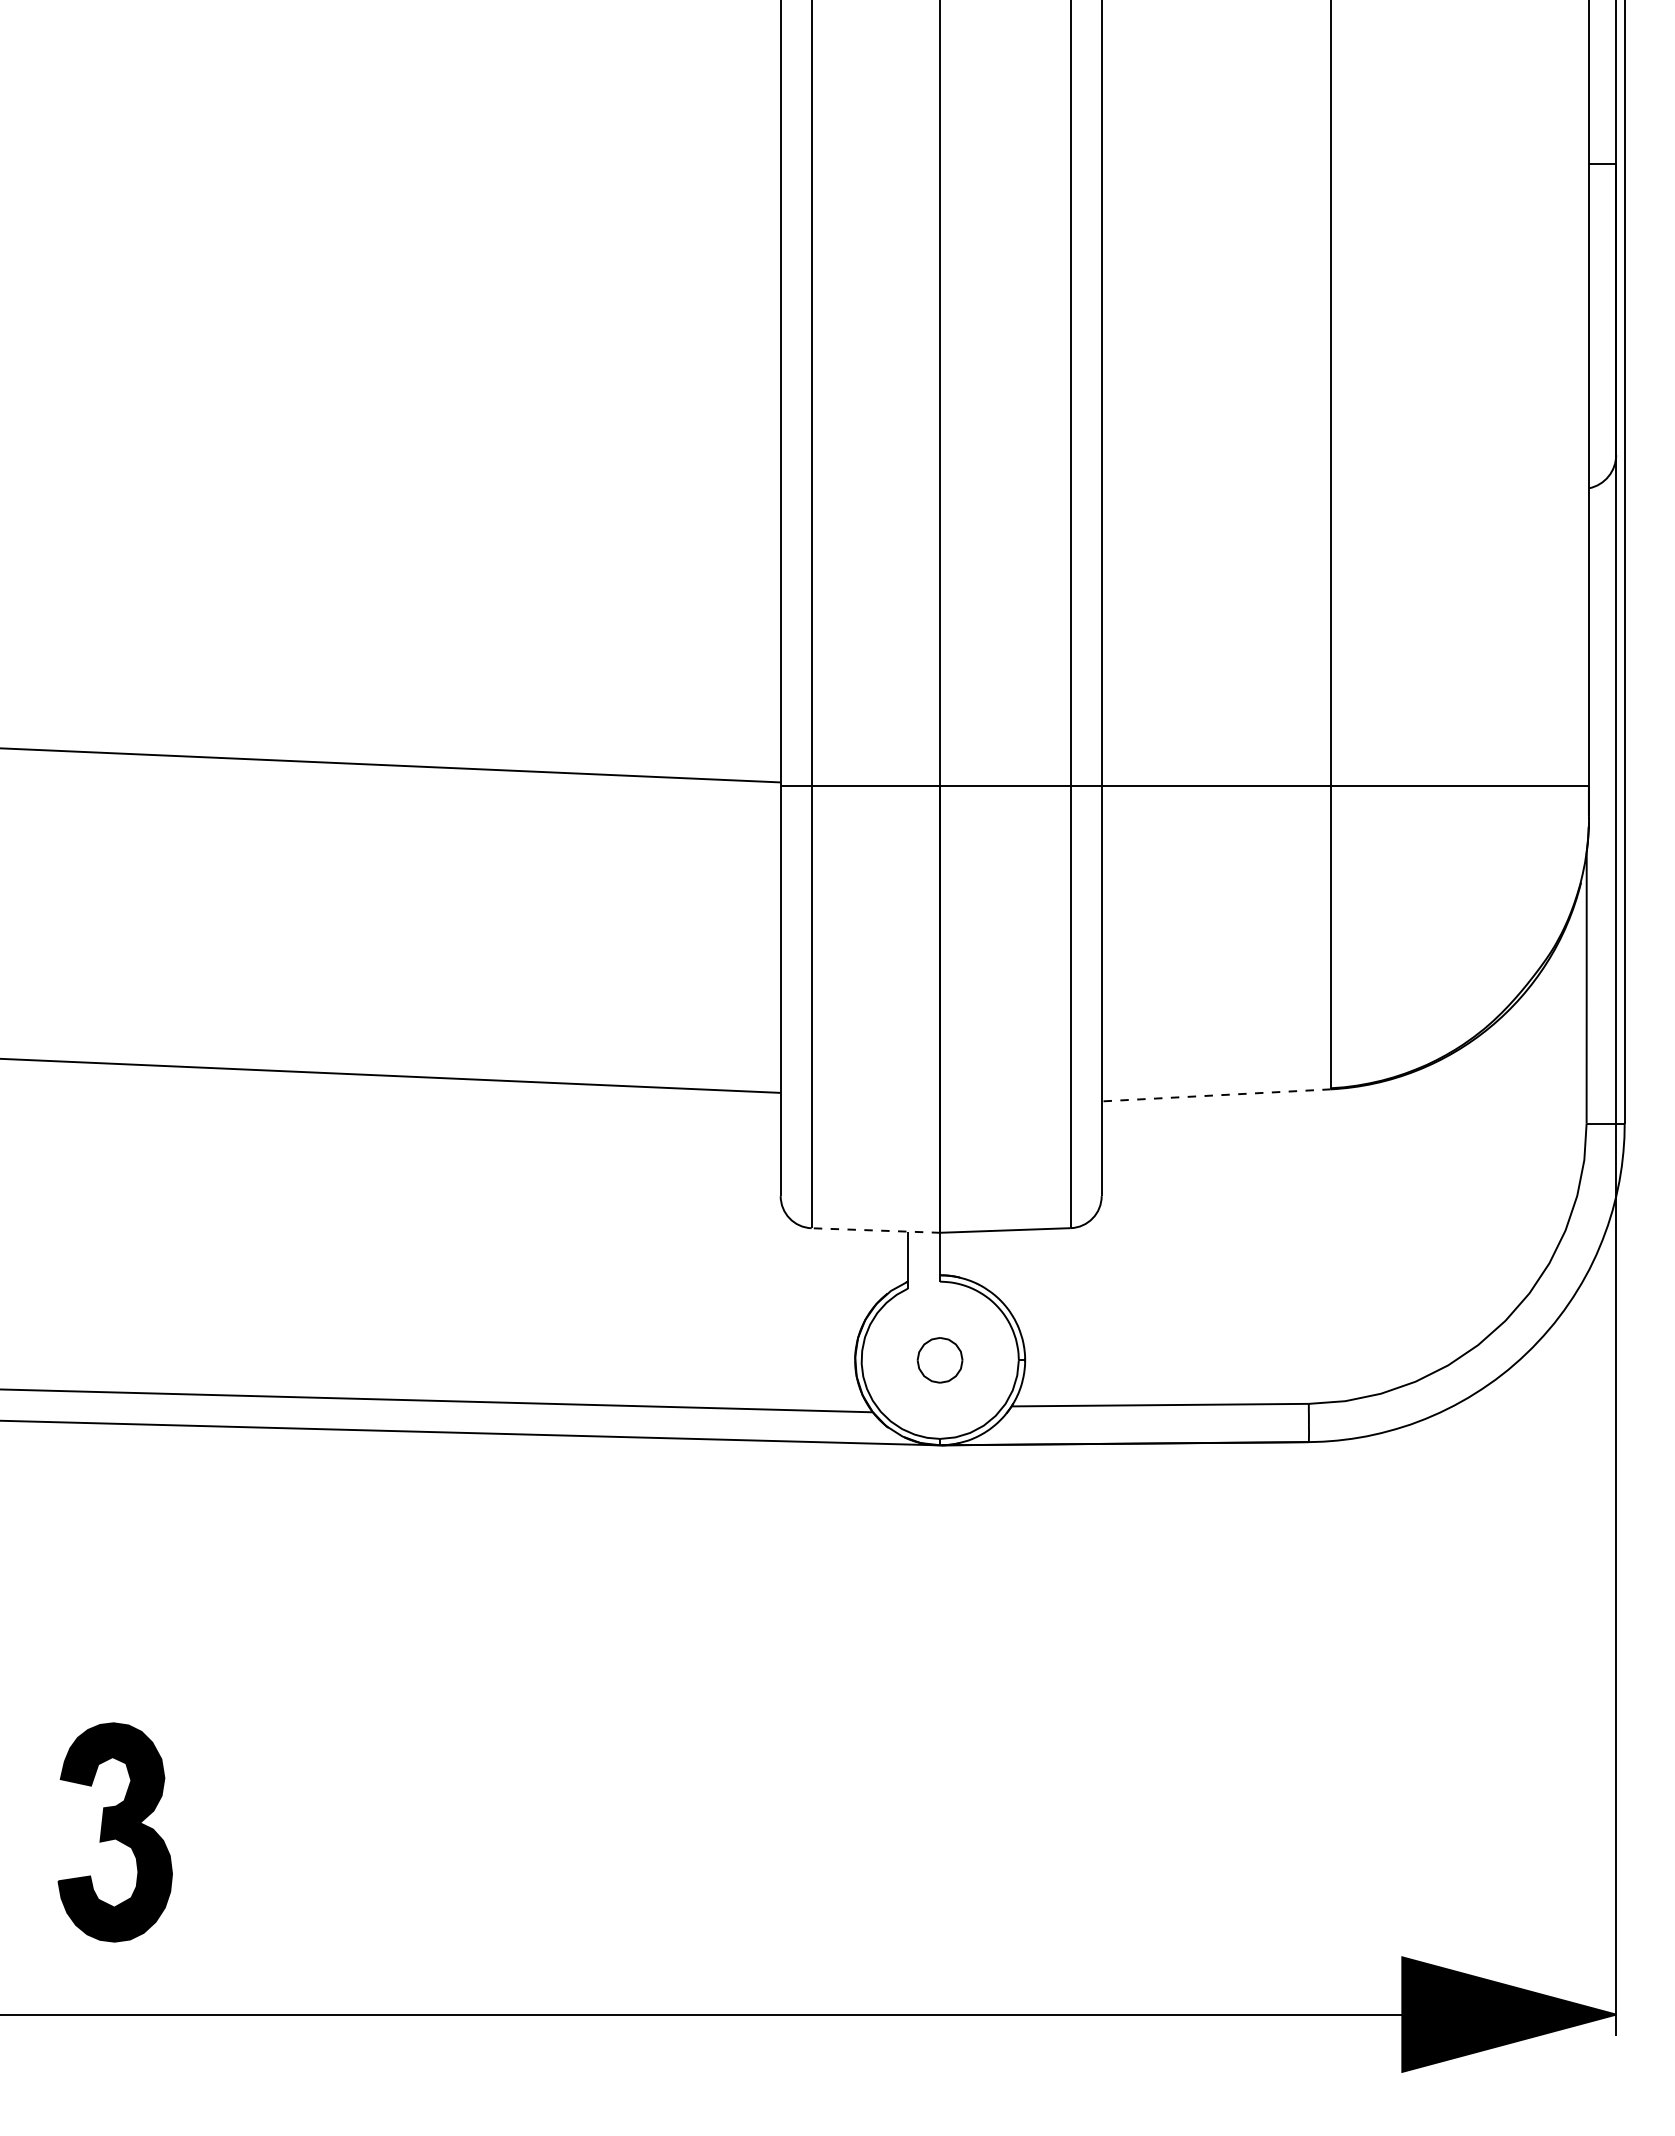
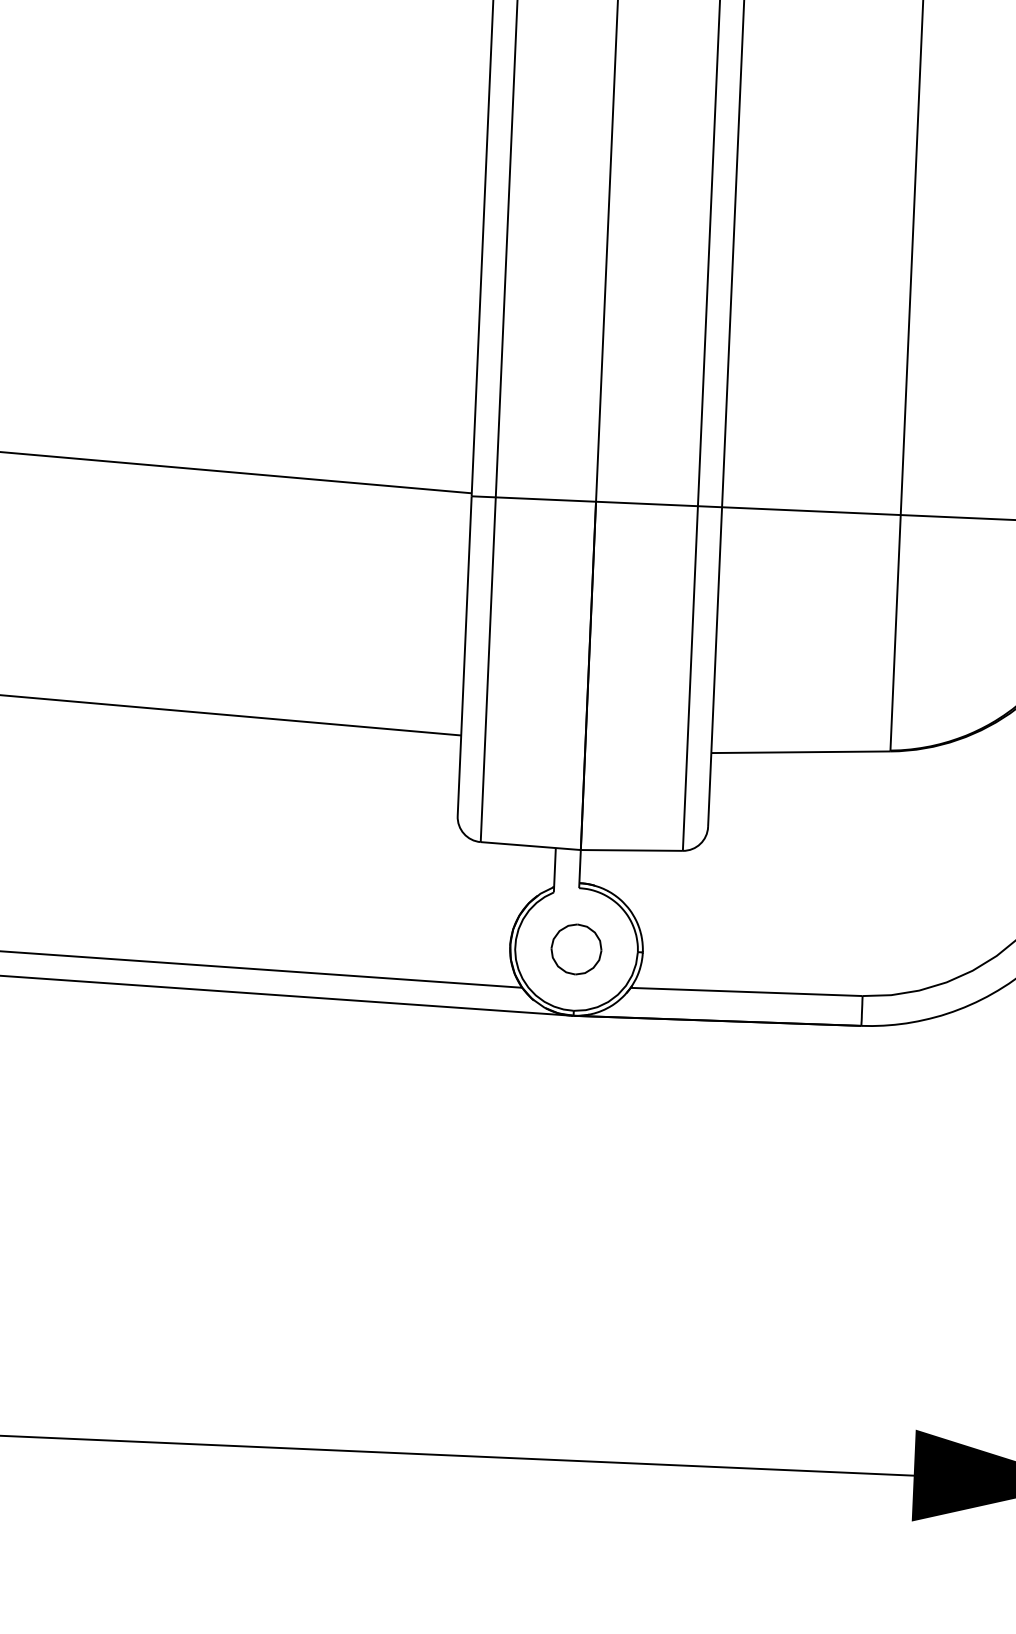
line: (1216, 1095) -> (801, 752), dashed -> solid
line: (875, 1230) -> (530, 846), dashed -> solid
part: (939, 1360) -> (575, 949), size x1.43

